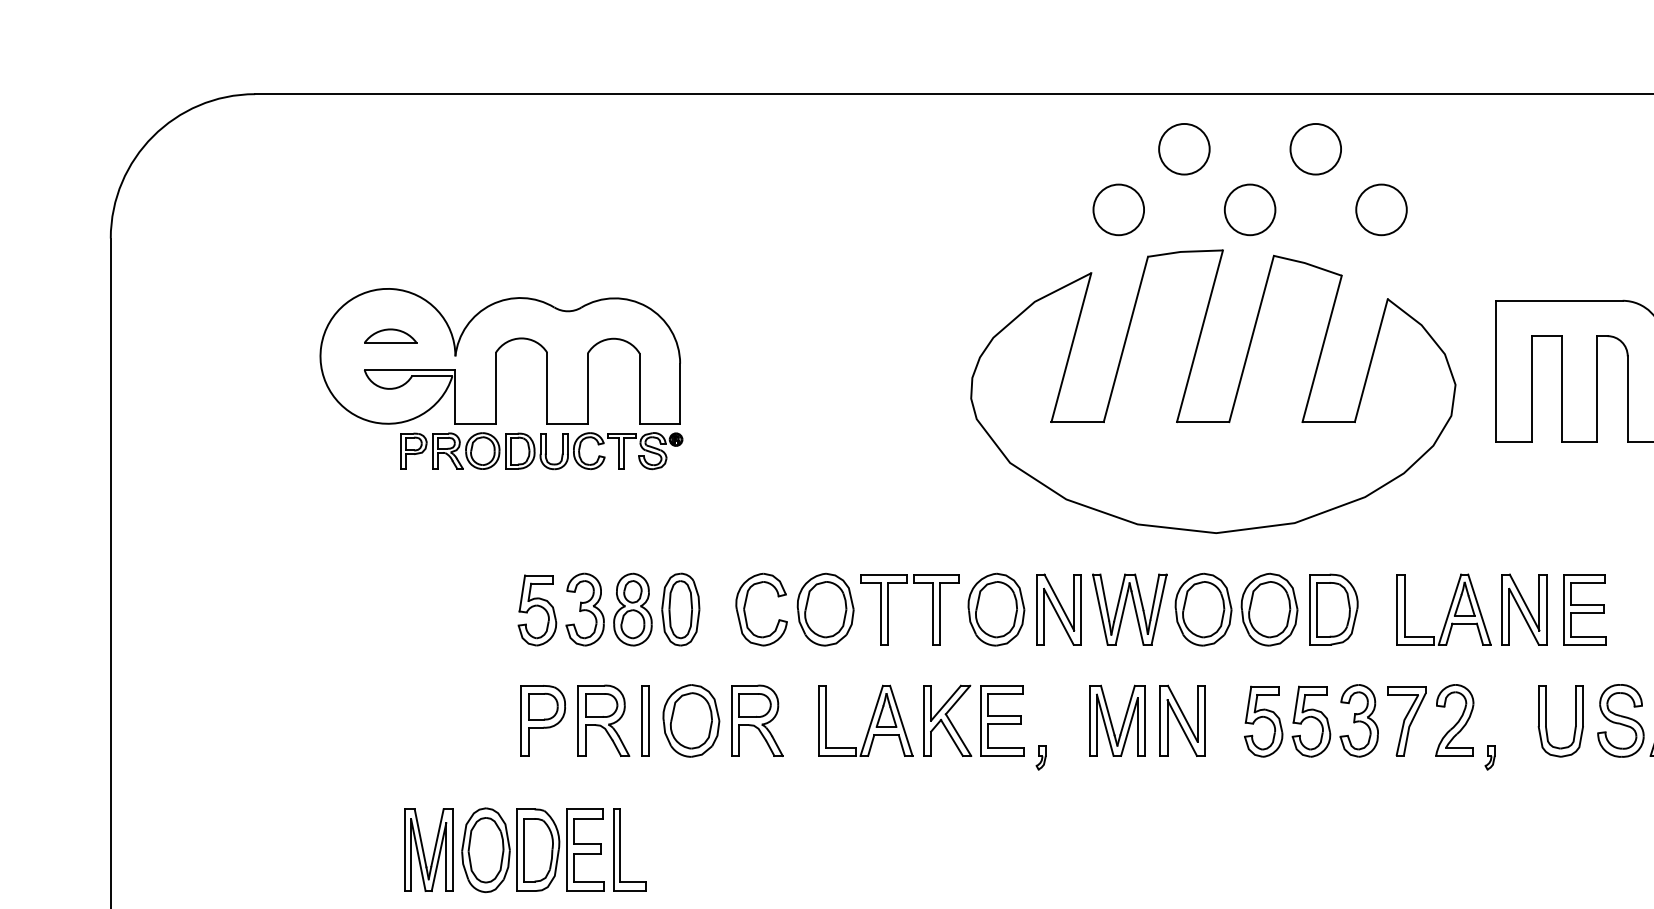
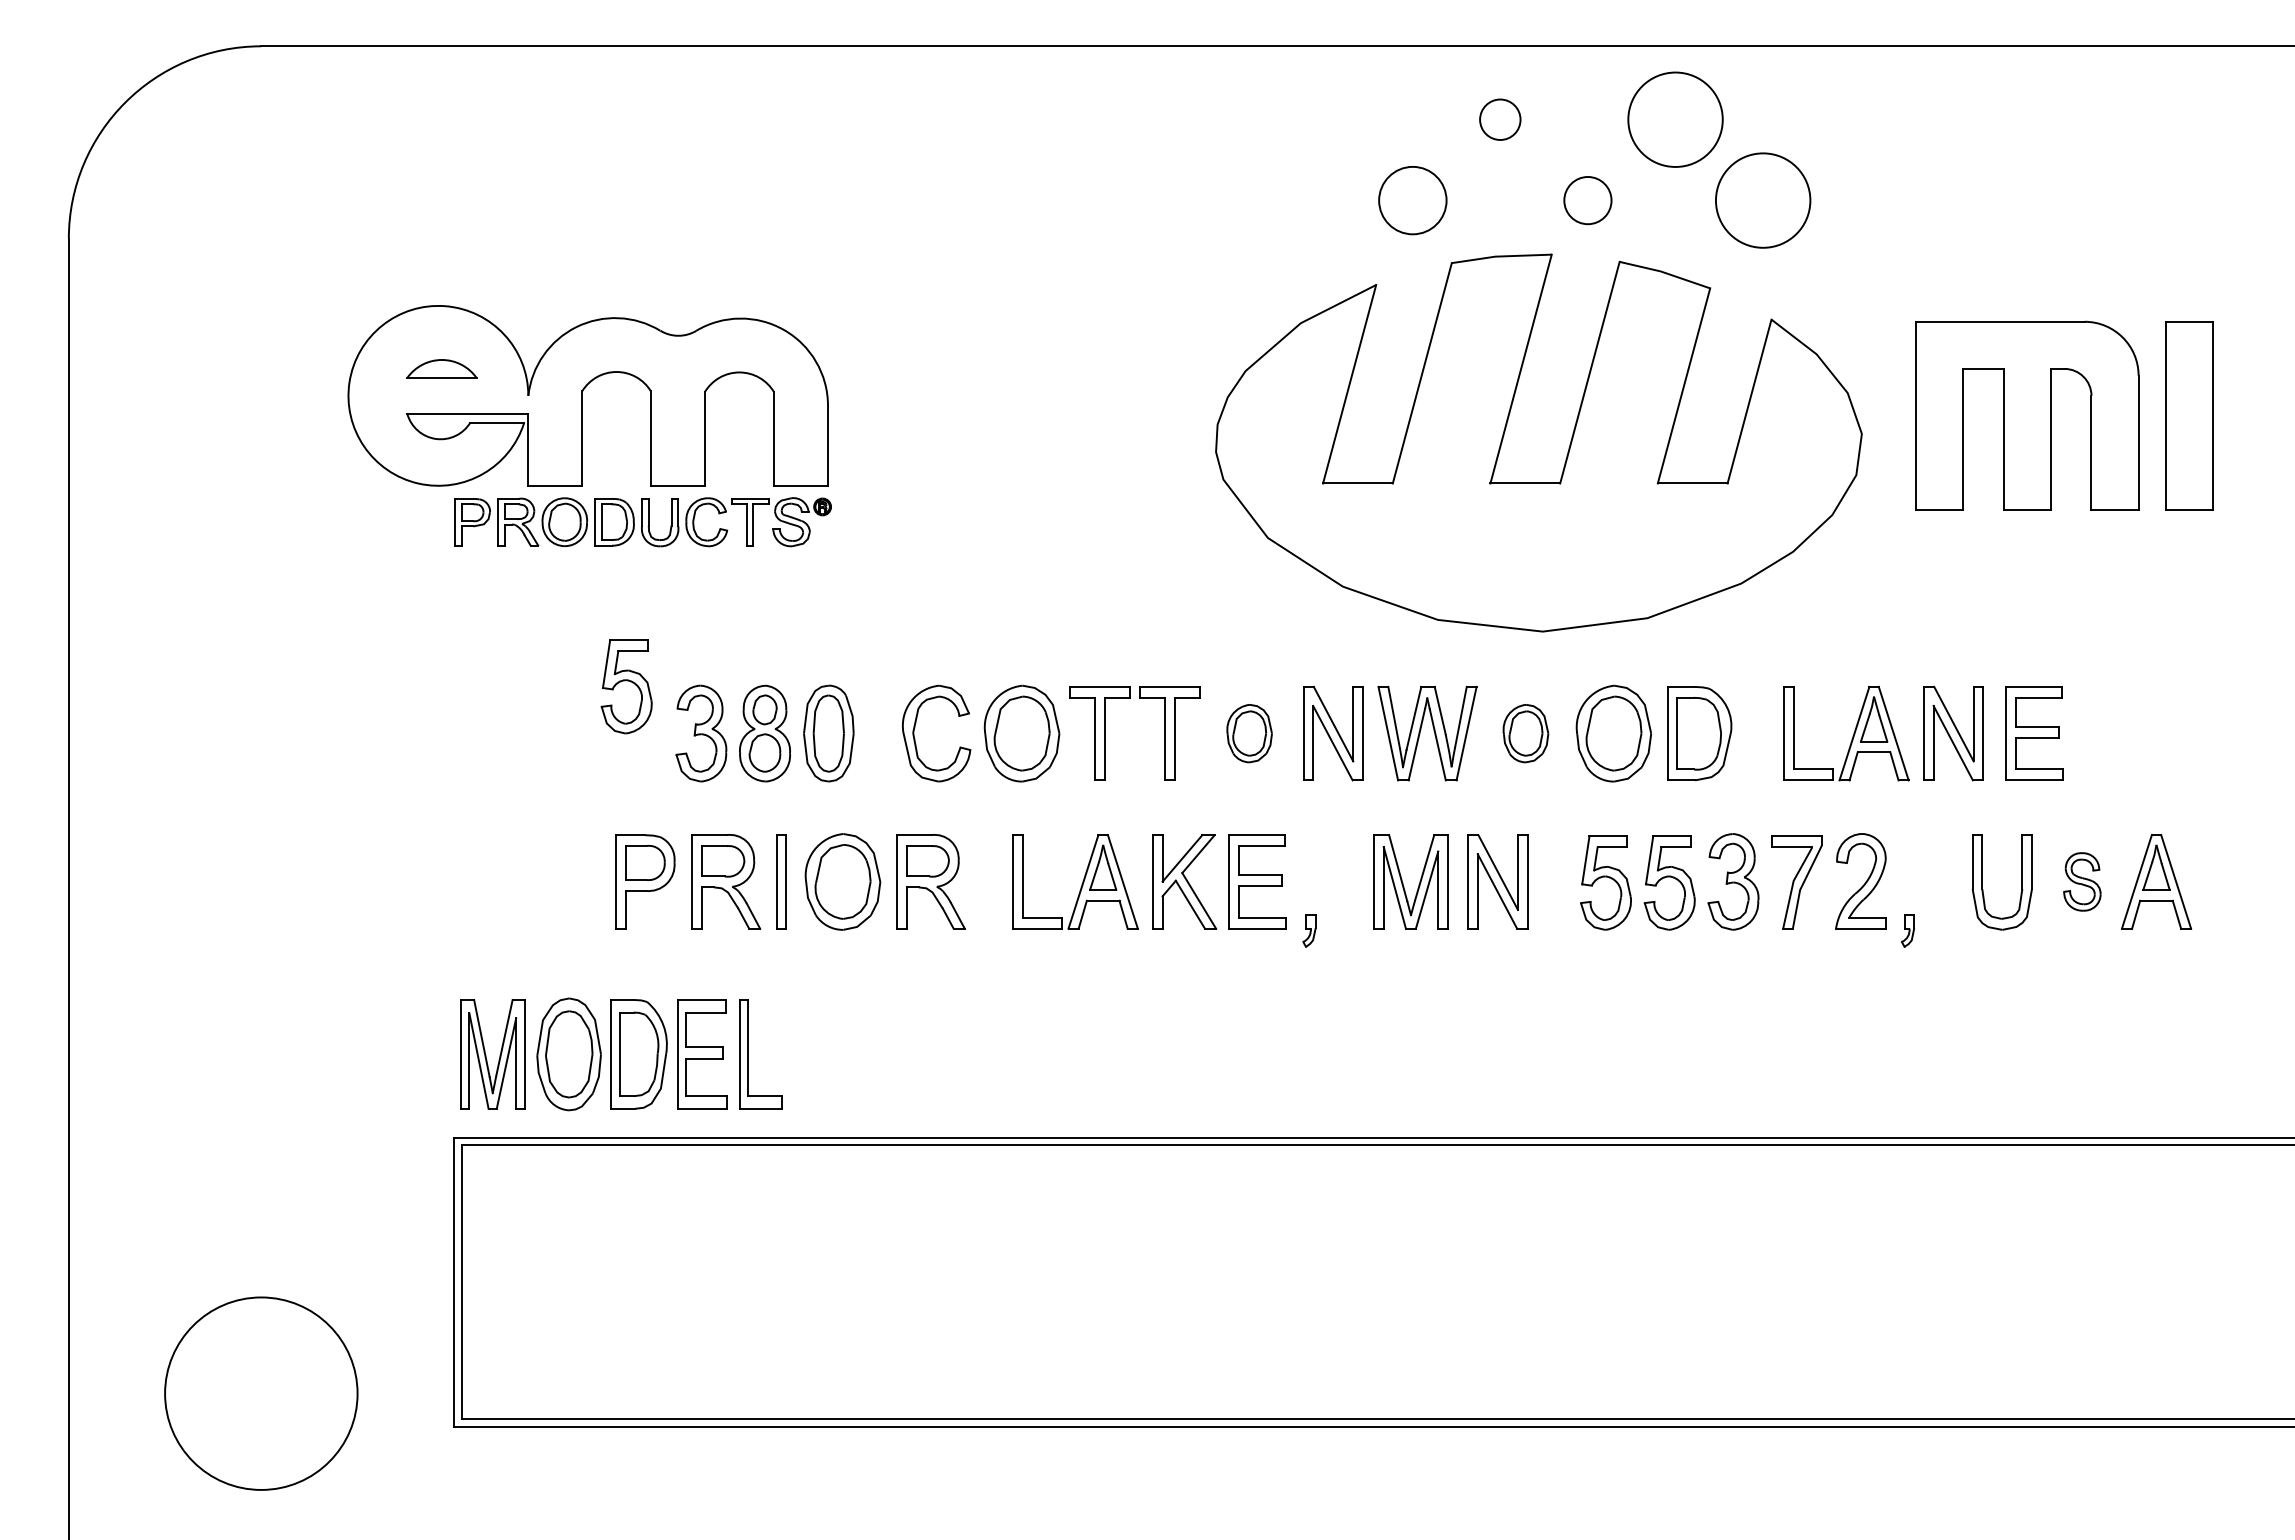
circle: (1184, 149) -> (1500, 119), size x0.6
circle: (1315, 149) -> (1675, 119), size x1.4
circle: (1249, 209) -> (1587, 200), size x0.7
circle: (1381, 209) -> (1762, 200), size x1.4
part: (996, 609) -> (1249, 733), size x0.6
part: (1203, 609) -> (1525, 733), size x0.6
part: (537, 610) -> (626, 686), moved
part: (1621, 720) -> (2082, 881), size x0.6

